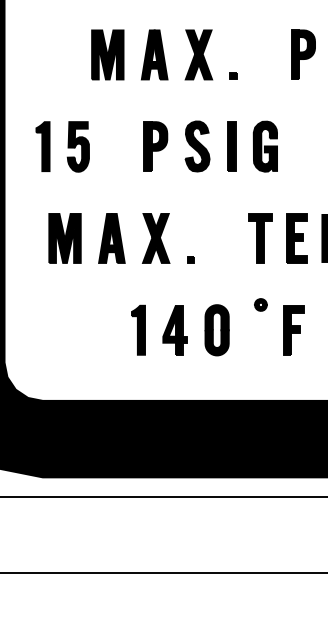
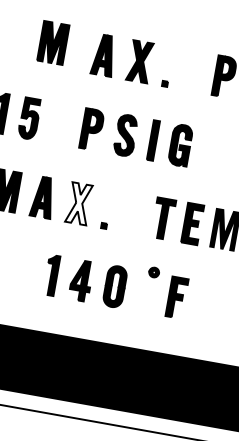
part: (107, 54) -> (53, 42), moved
fill: (156, 237) -> (79, 203), removed

